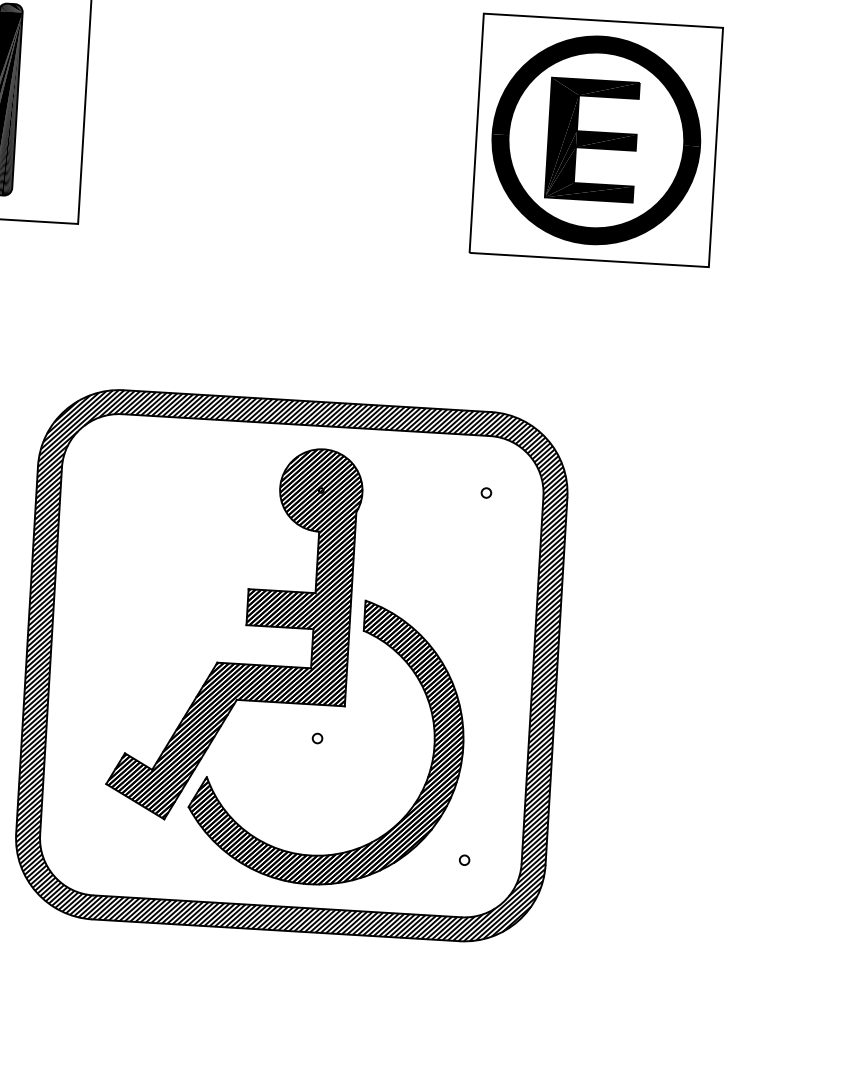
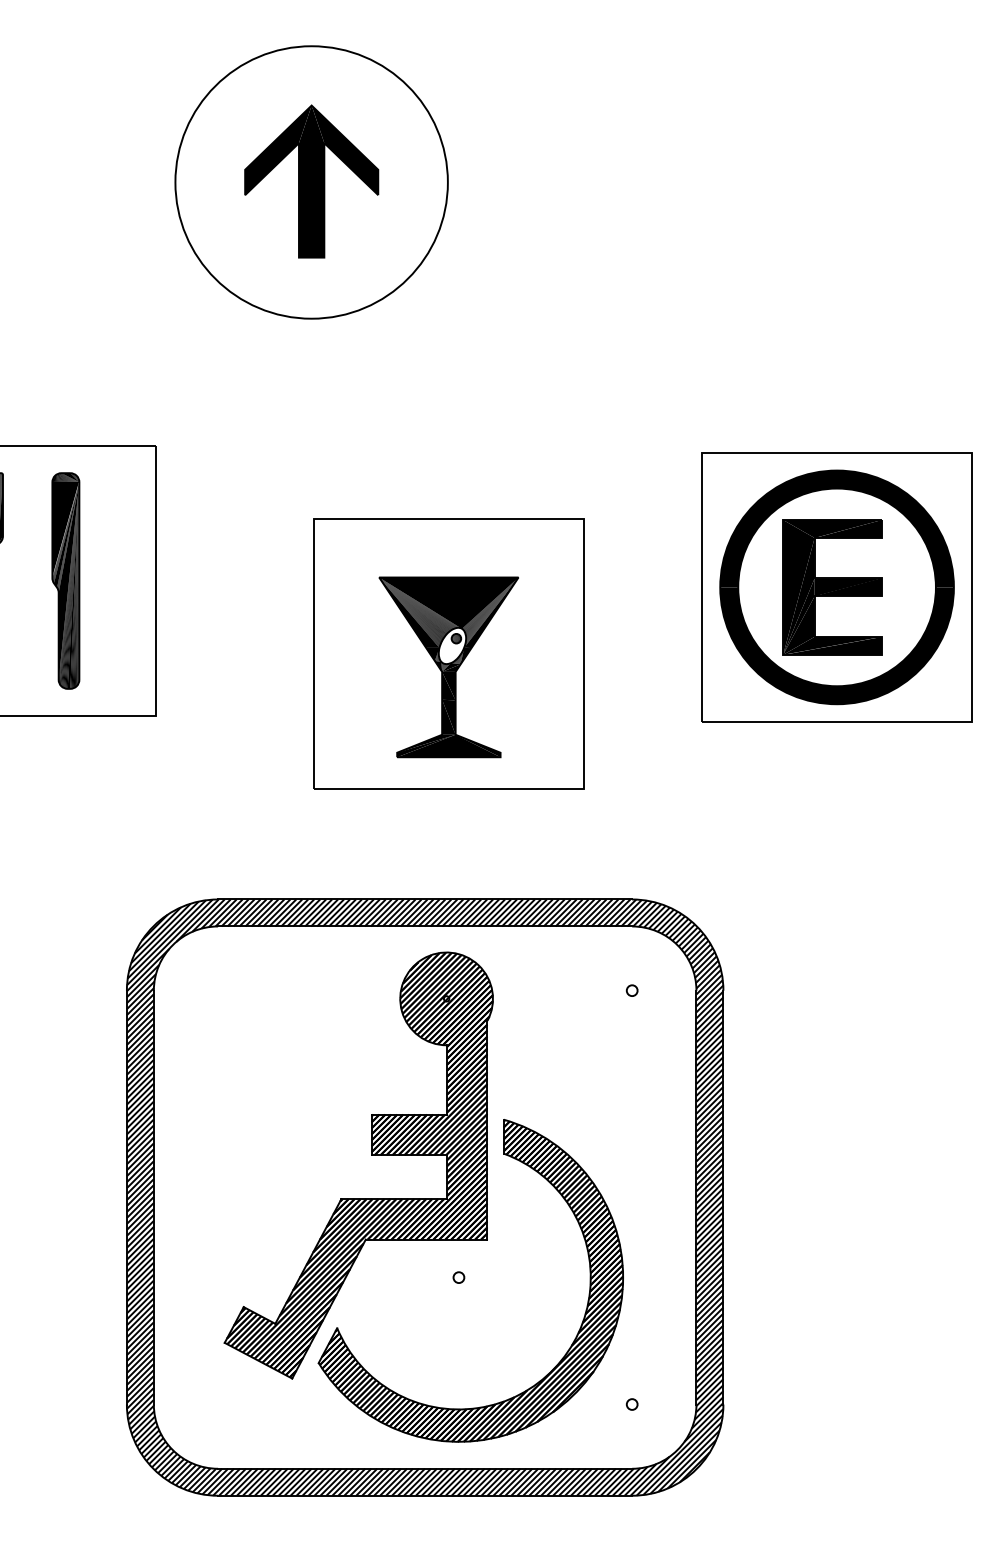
part: (595, 140) -> (836, 587), moved
part: (341, 184) -> (448, 653), added

